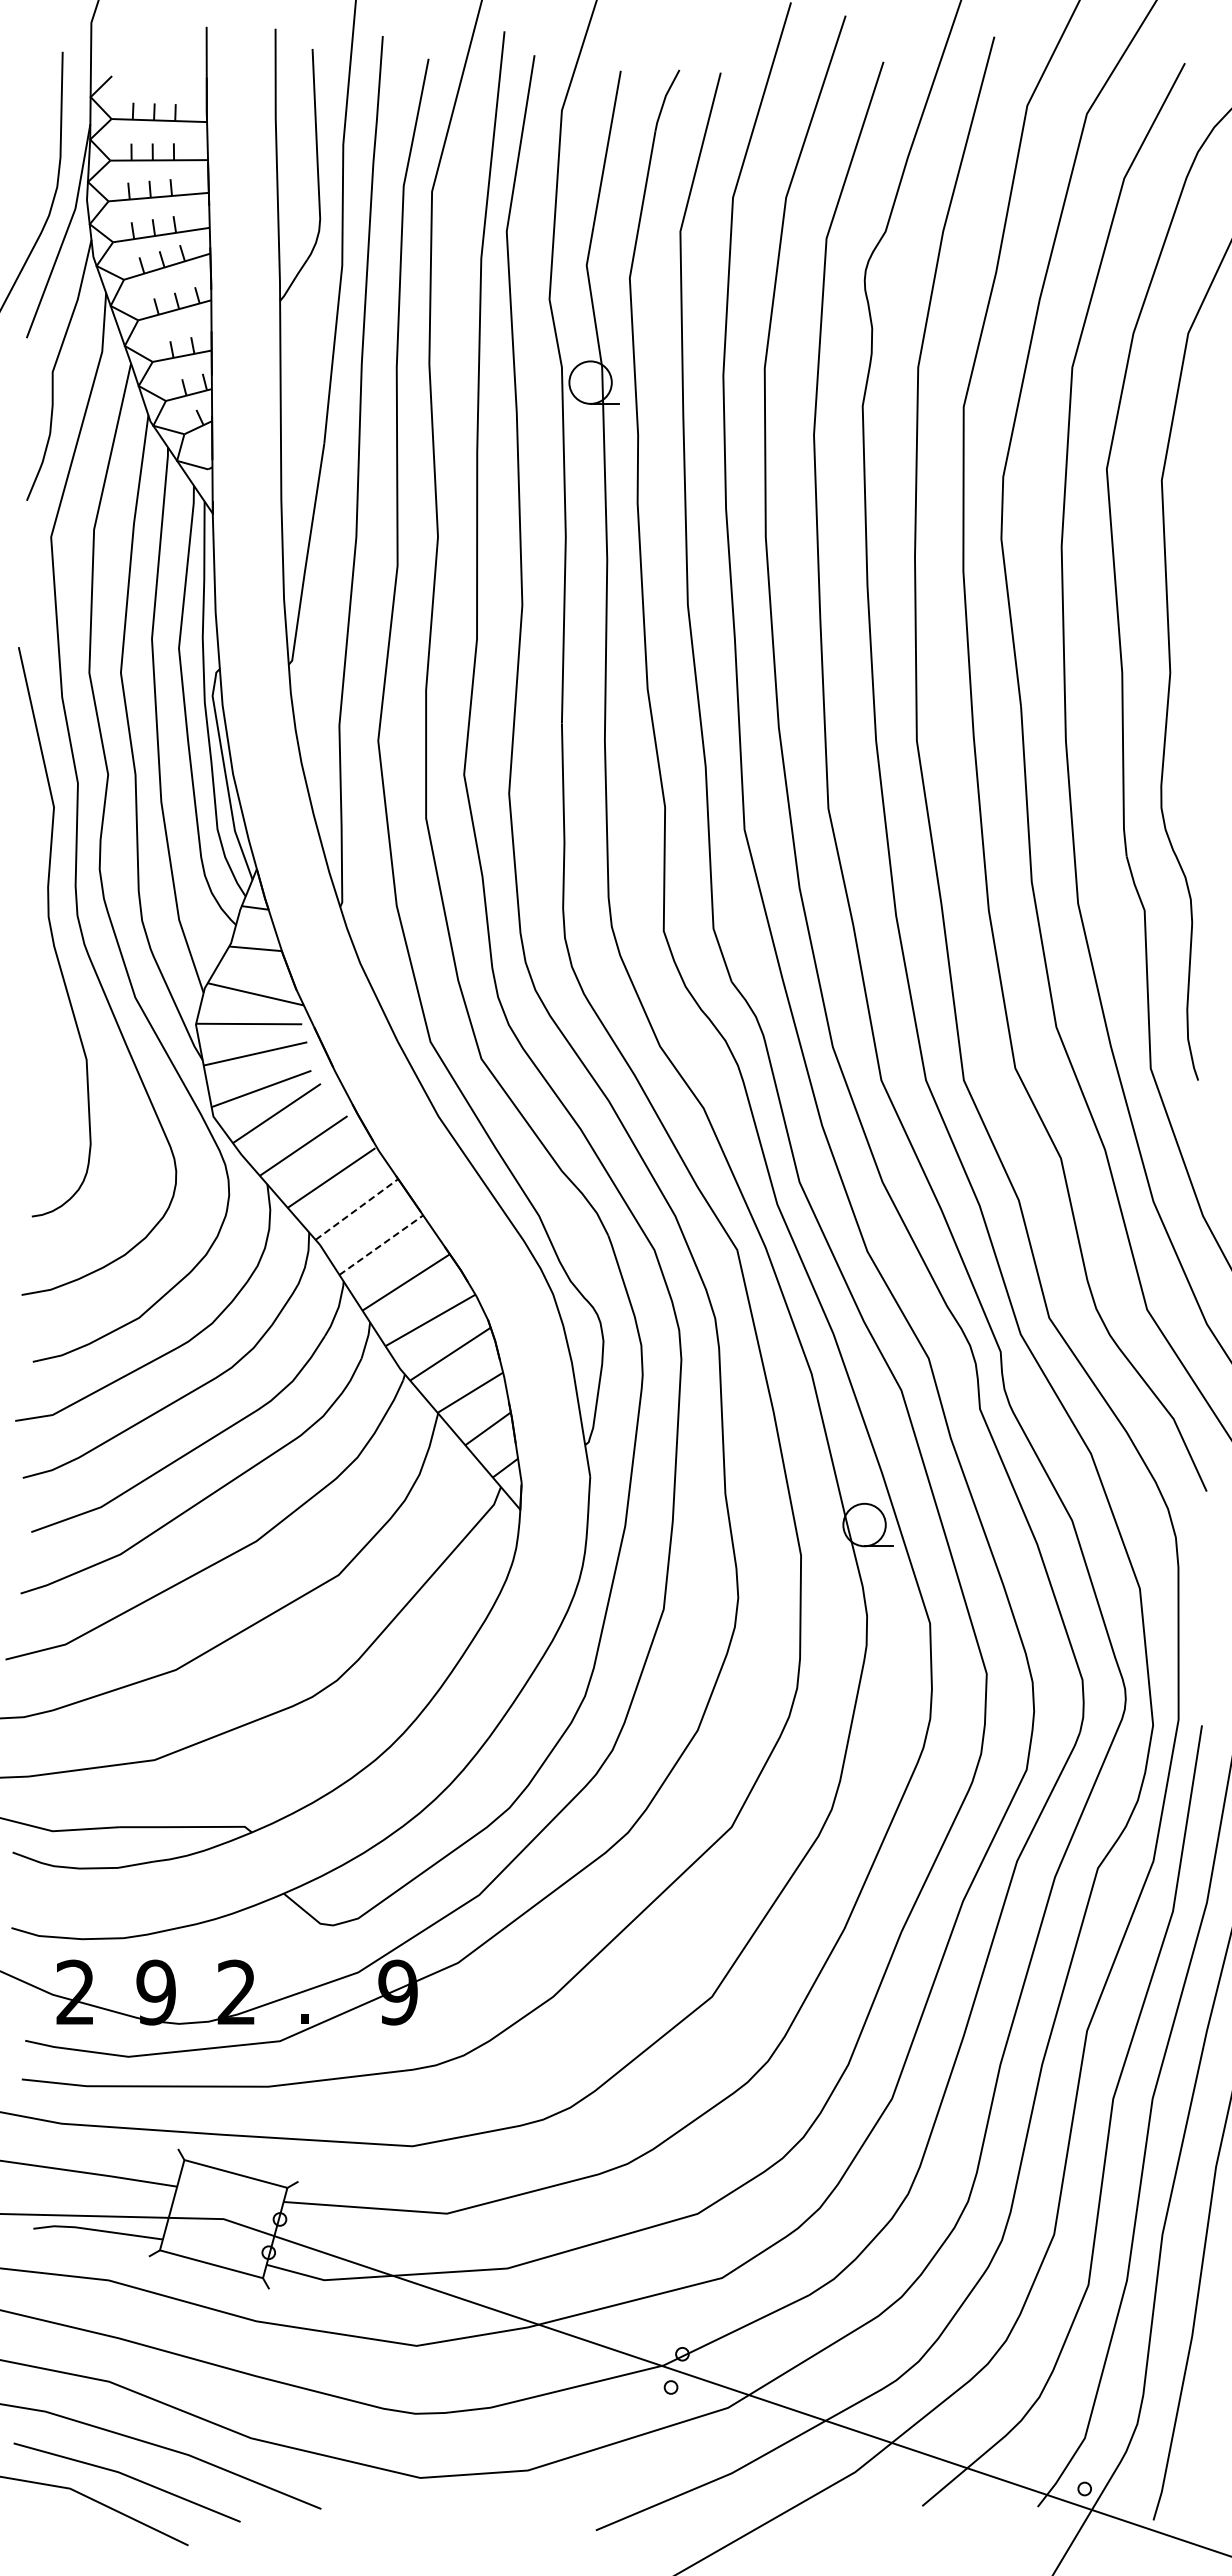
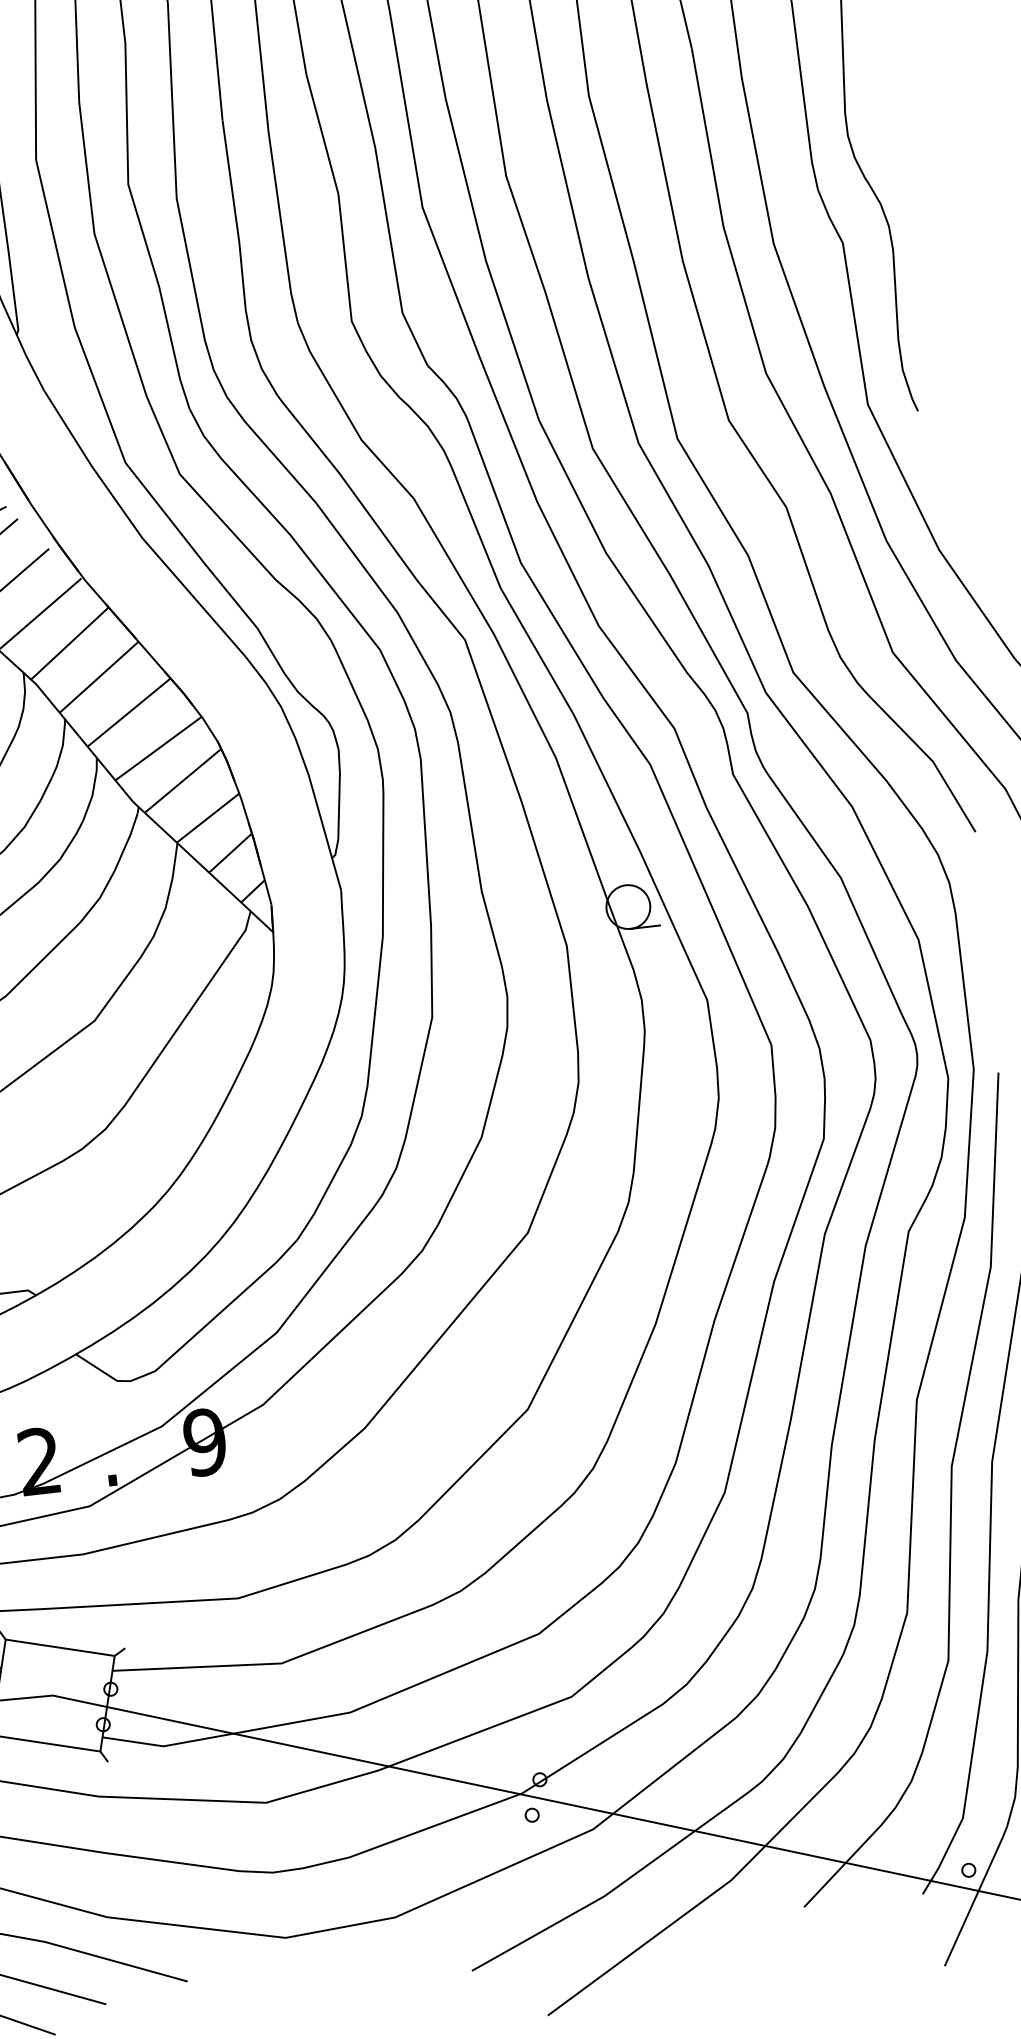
line: (357, 1209) -> (70, 643), dashed -> solid
line: (381, 1244) -> (99, 676), dashed -> solid

